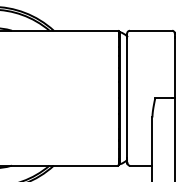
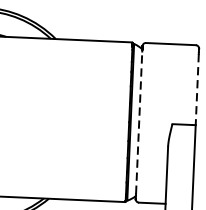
line: (174, 68) -> (196, 89), solid -> dashed
line: (127, 97) -> (139, 121), solid -> dashed

